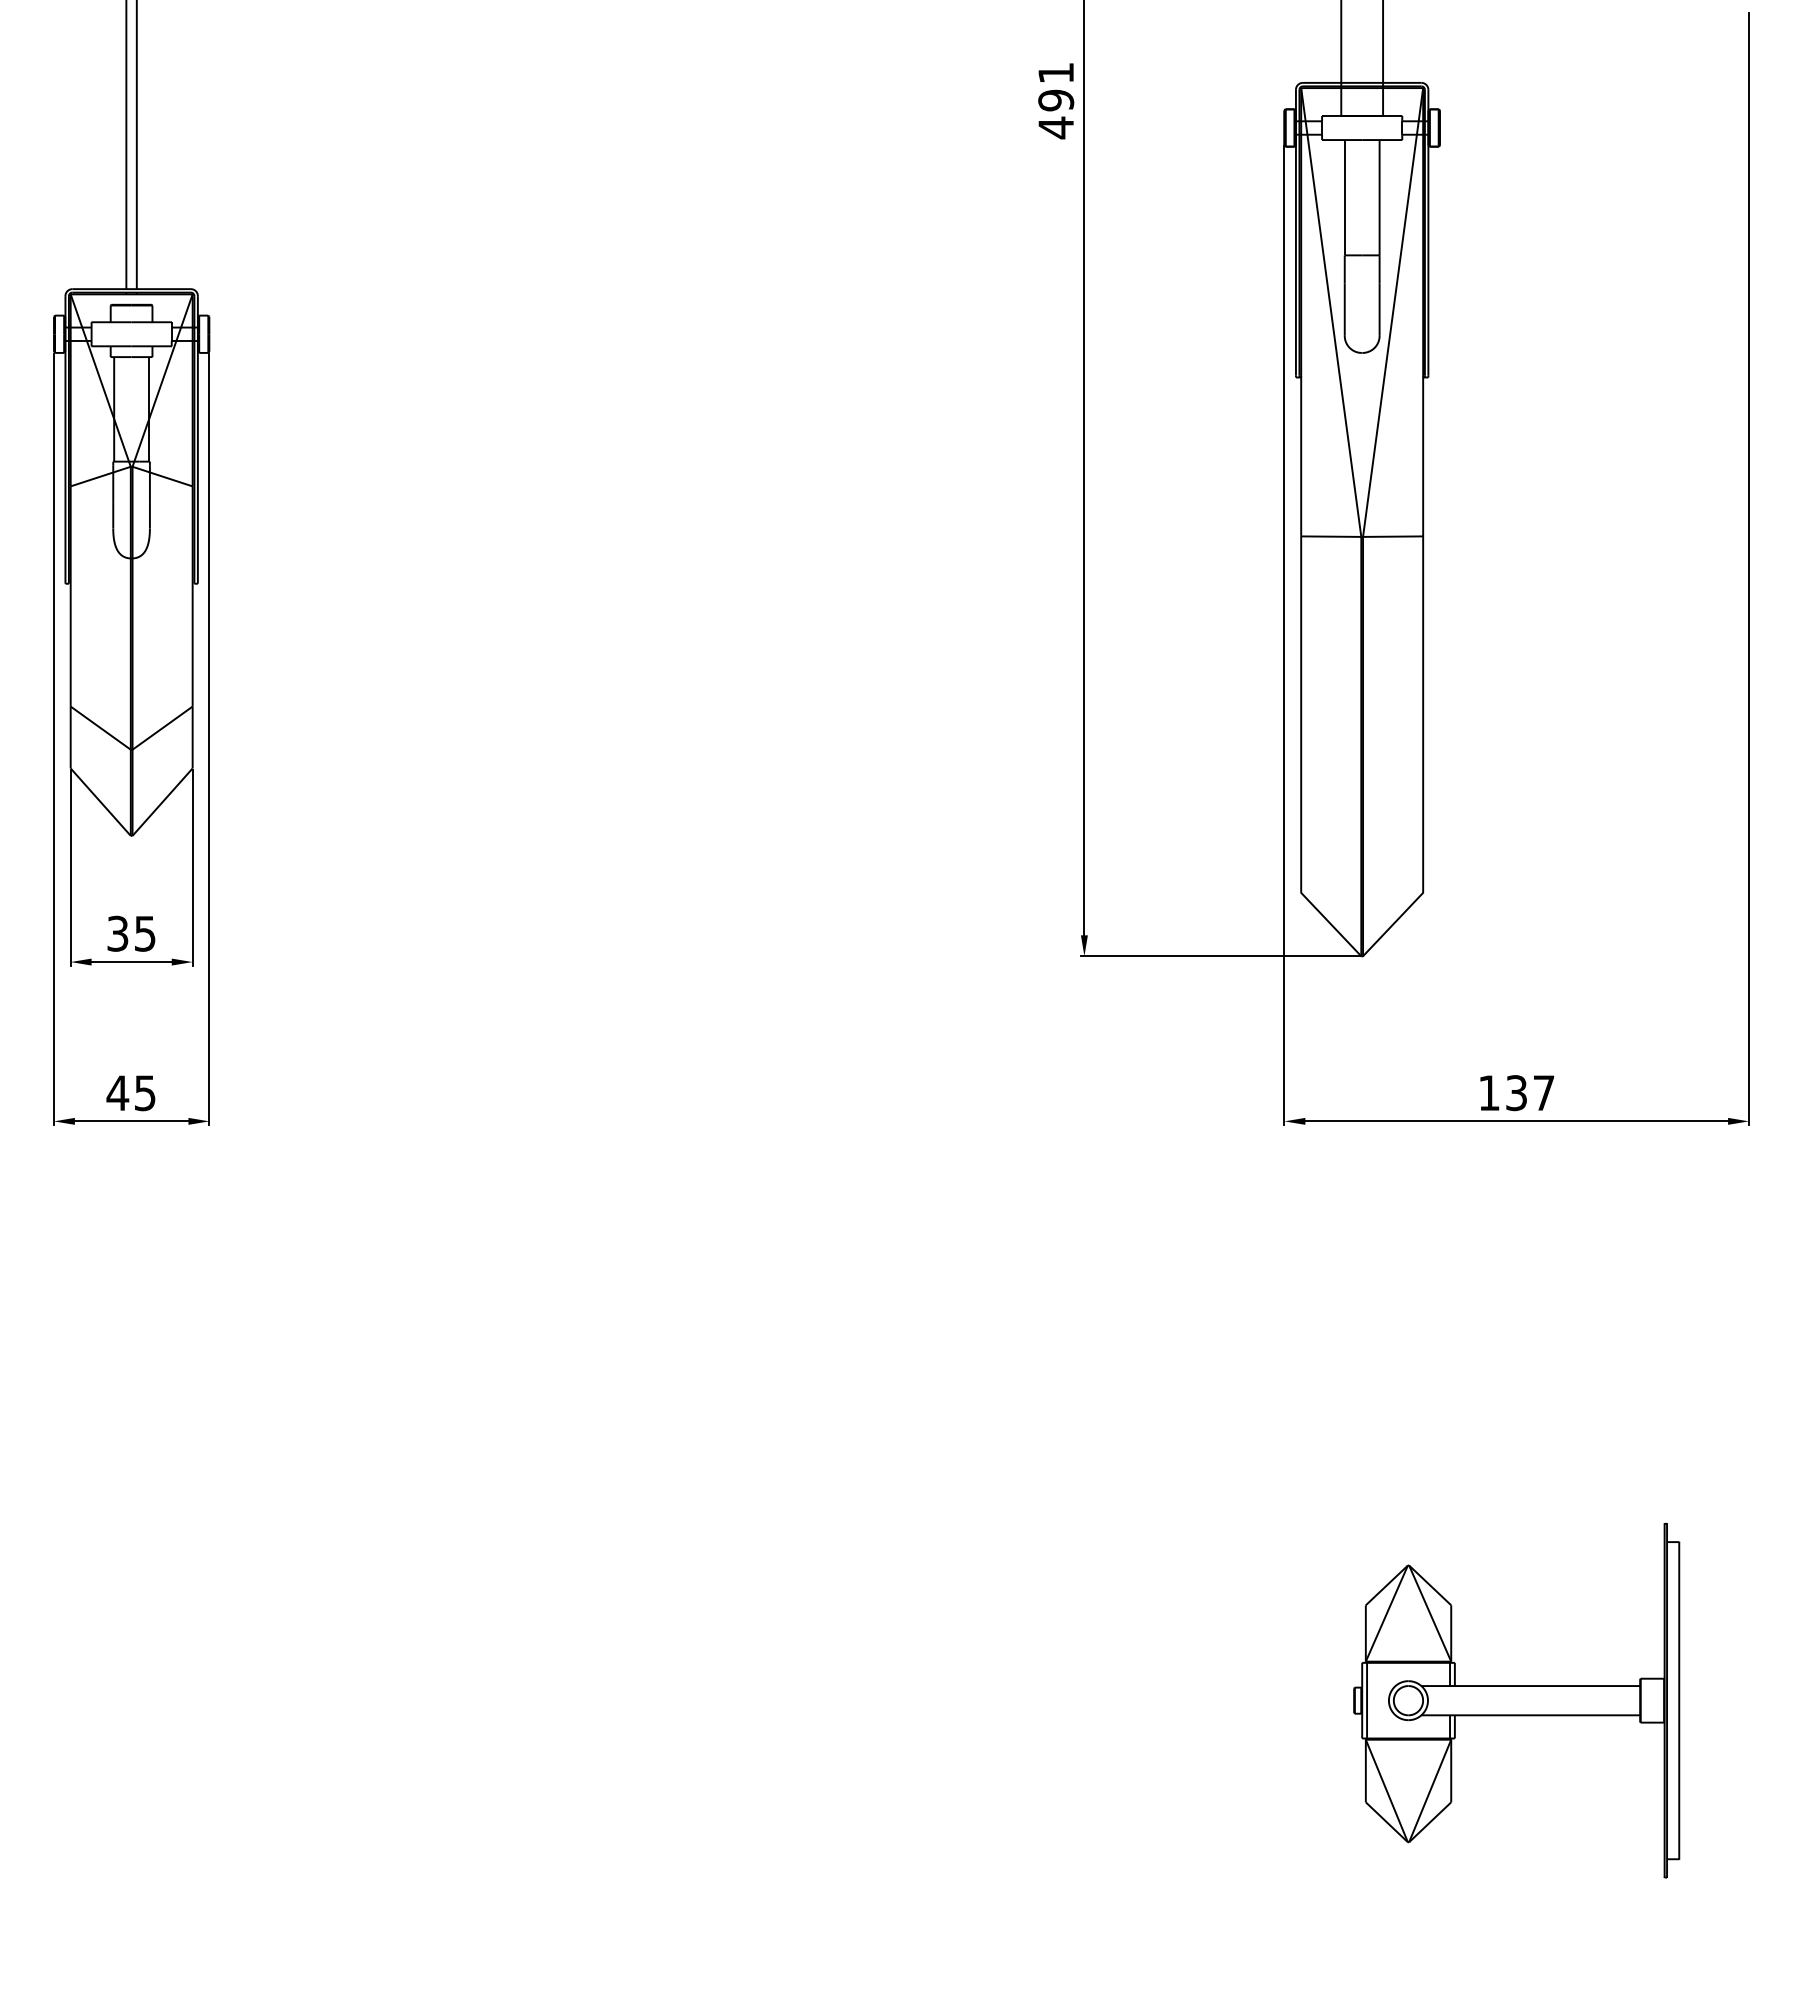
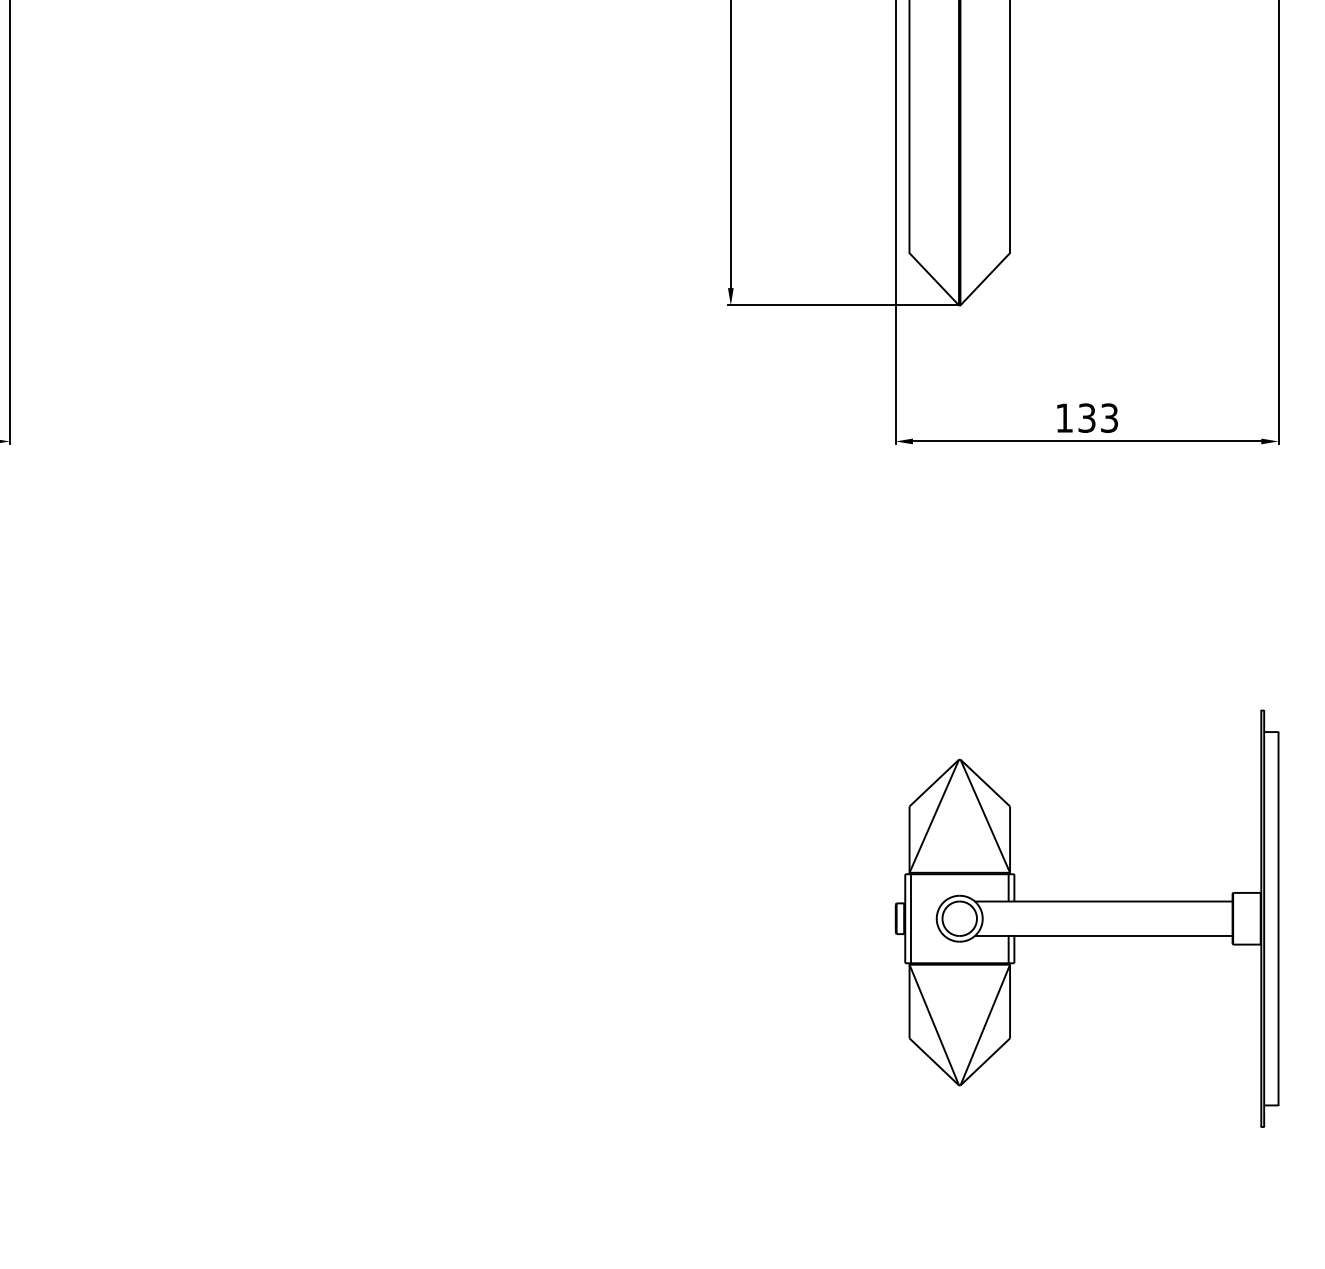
text: (1543, 1093) -> (1109, 418), 137 -> 133
part: (1516, 1700) -> (1086, 918), size x1.43

